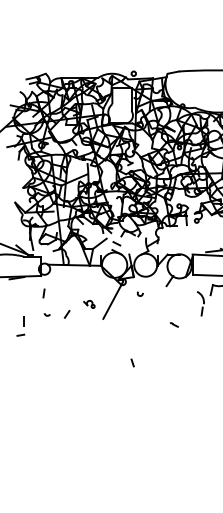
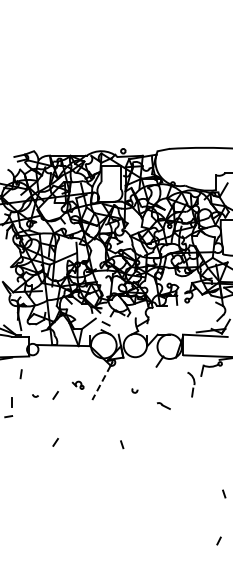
line: (43, 293) -> (20, 374), moved
arc: (138, 293) -> (133, 390), moved
line: (112, 302) -> (101, 383), solid -> dashed
part: (174, 325) -> (164, 406), size x1.6
line: (66, 360) -> (55, 442), added

